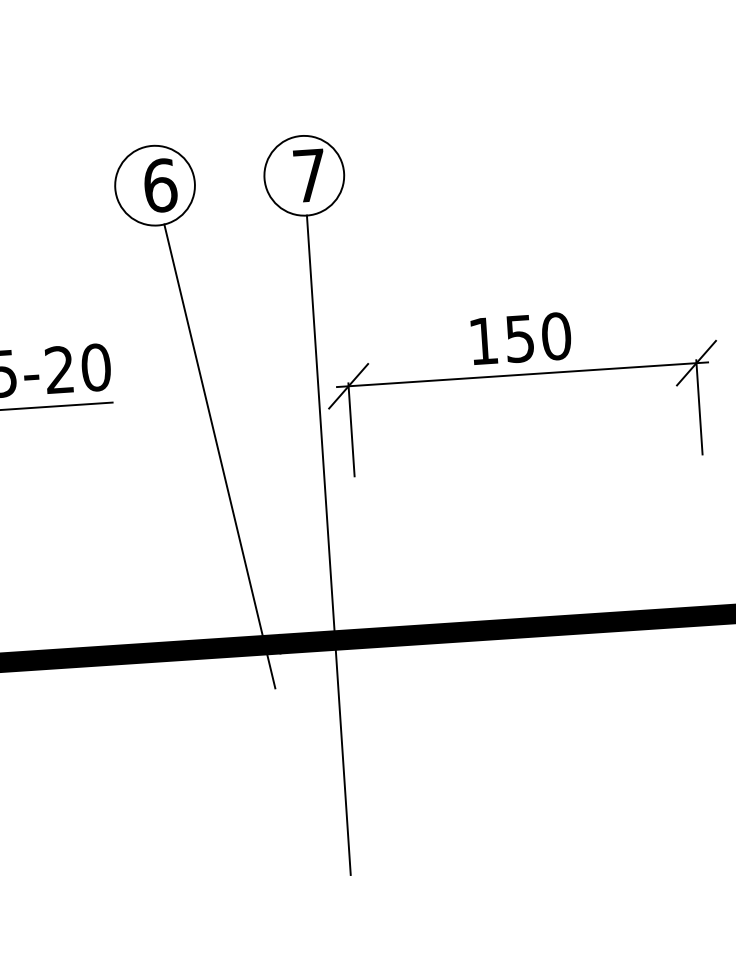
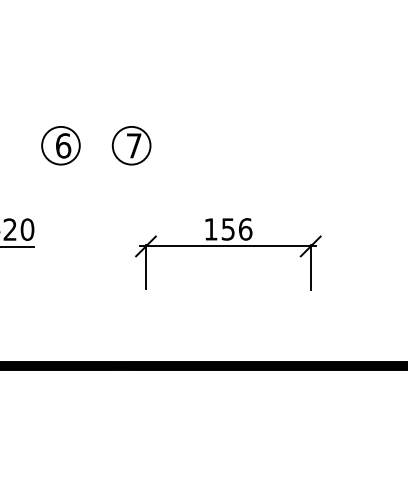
text: (556, 336) -> (245, 229), 150 -> 156
line: (218, 456) -> (82, 275), removed
line: (328, 544) -> (131, 320), removed

